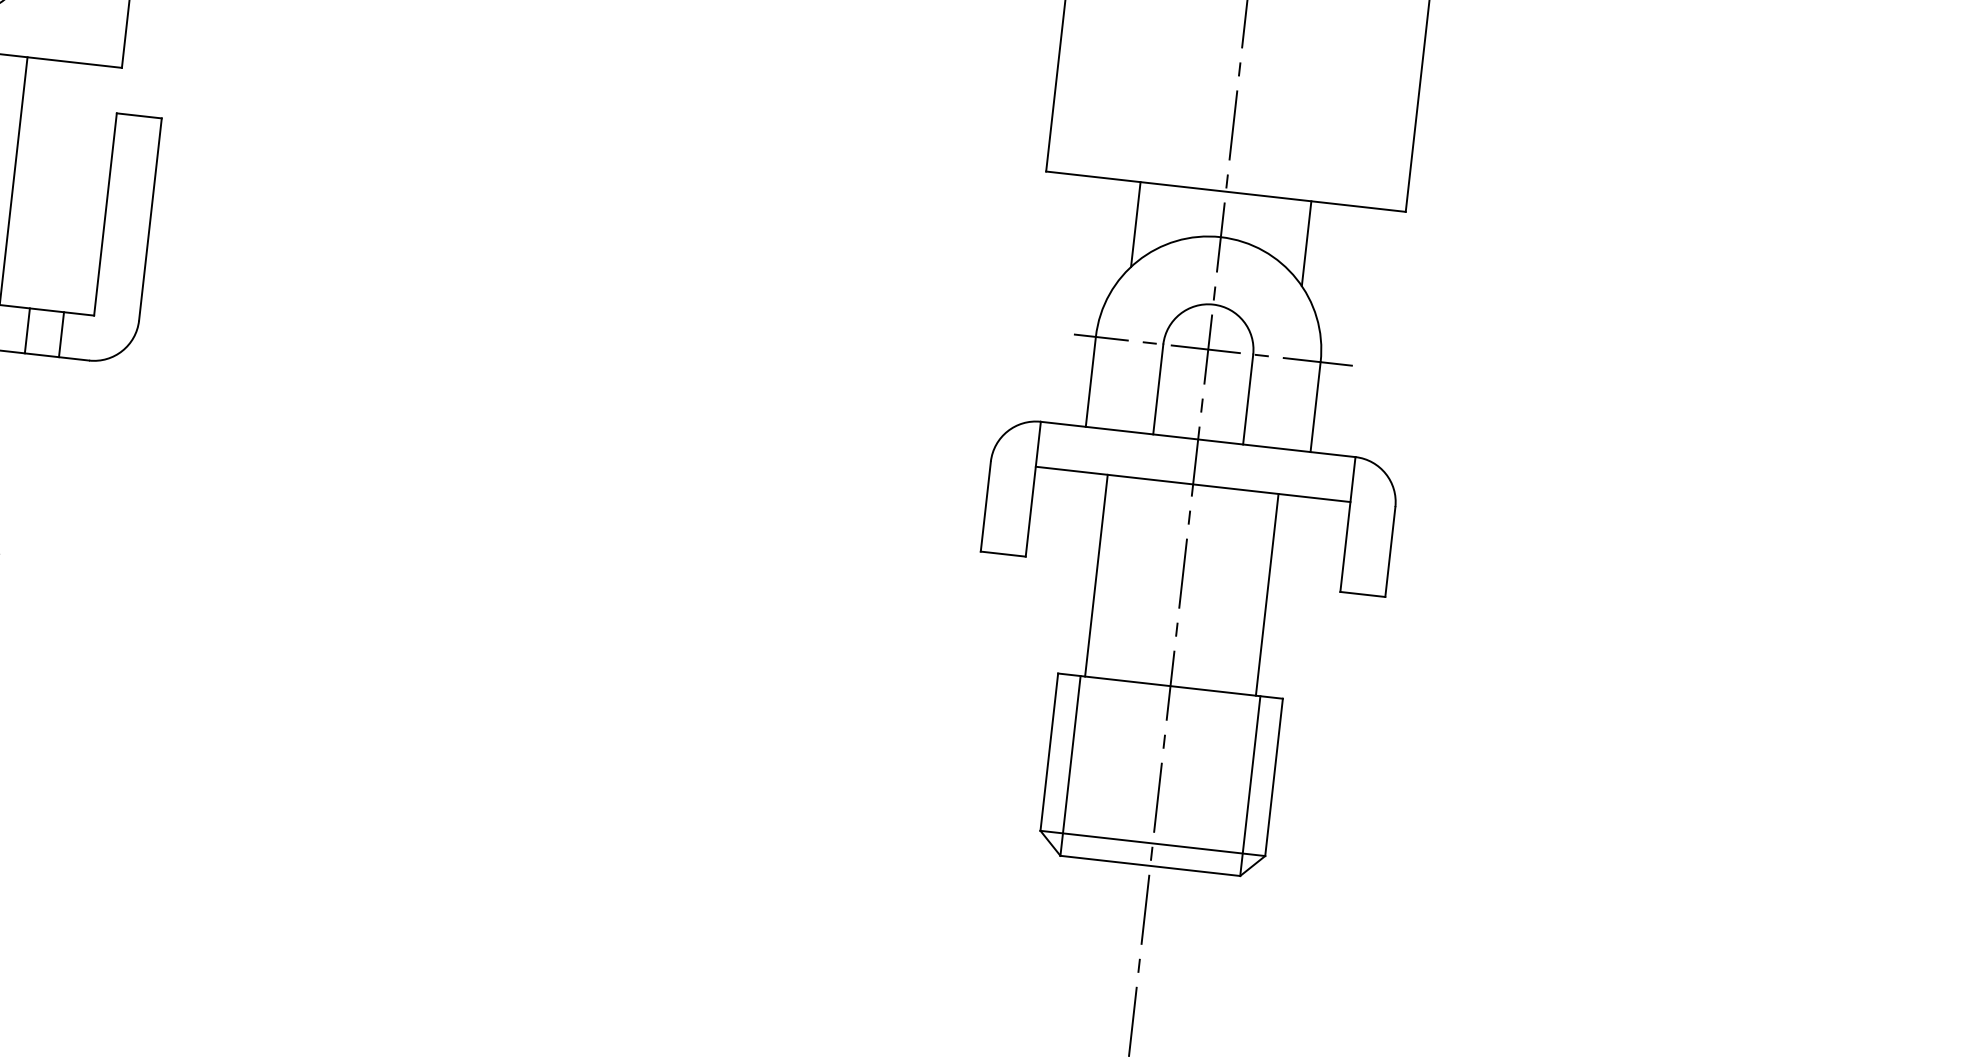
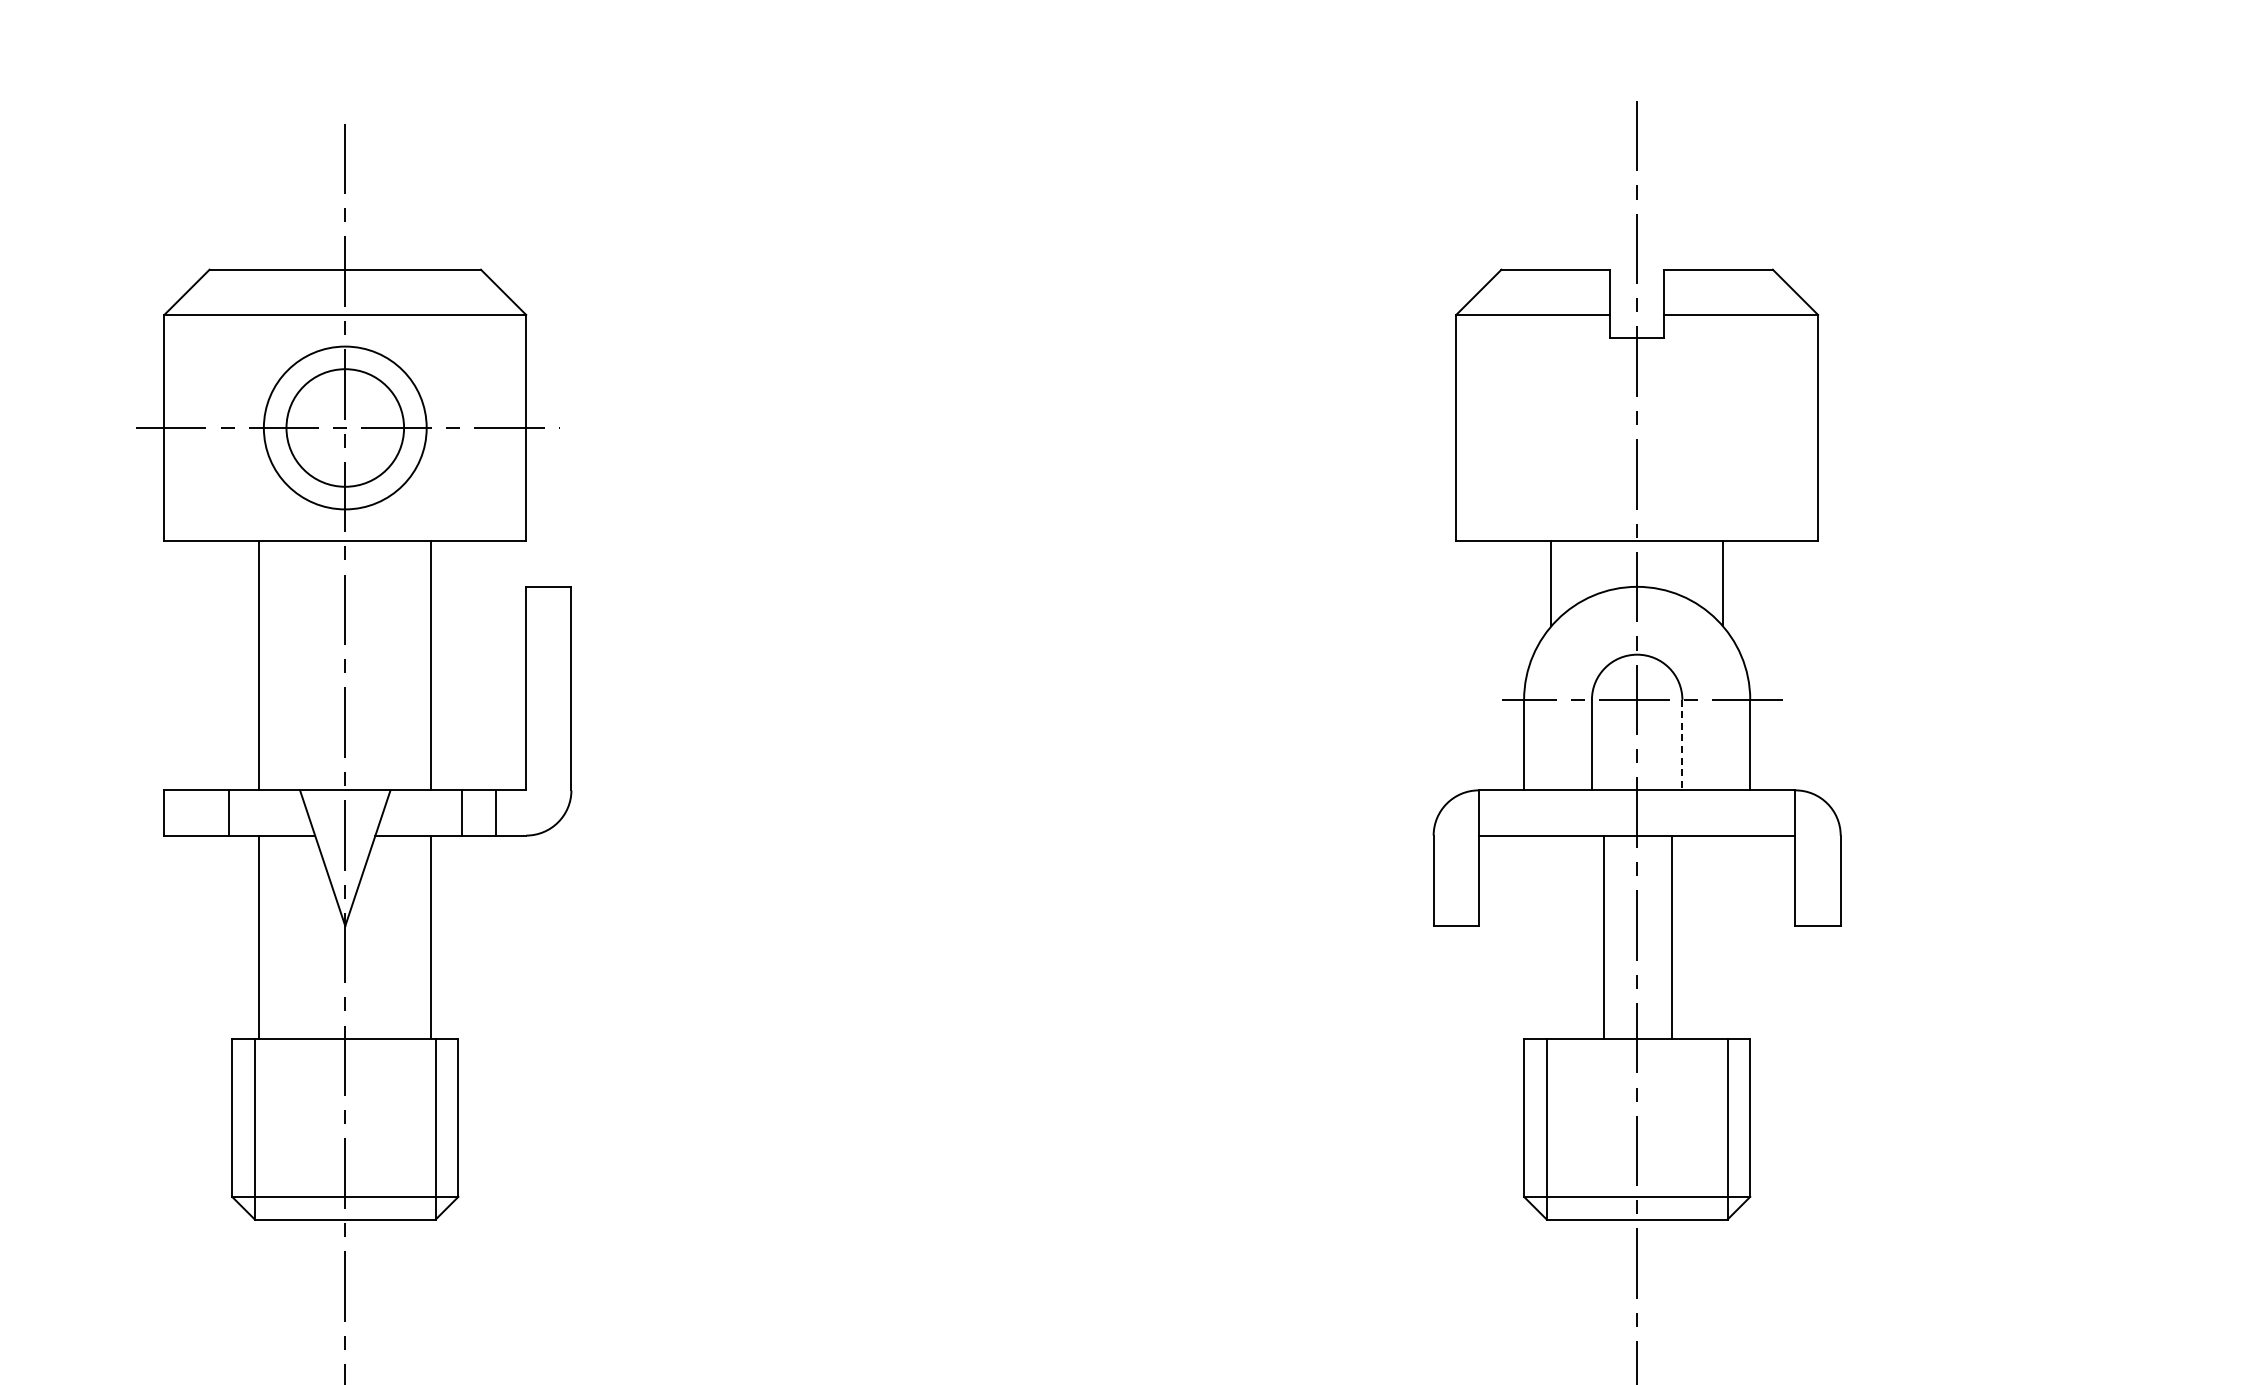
line: (1248, 399) -> (1682, 745), solid -> dashed
line: (1096, 575) -> (1604, 936), moved
line: (1267, 594) -> (1672, 936), moved

